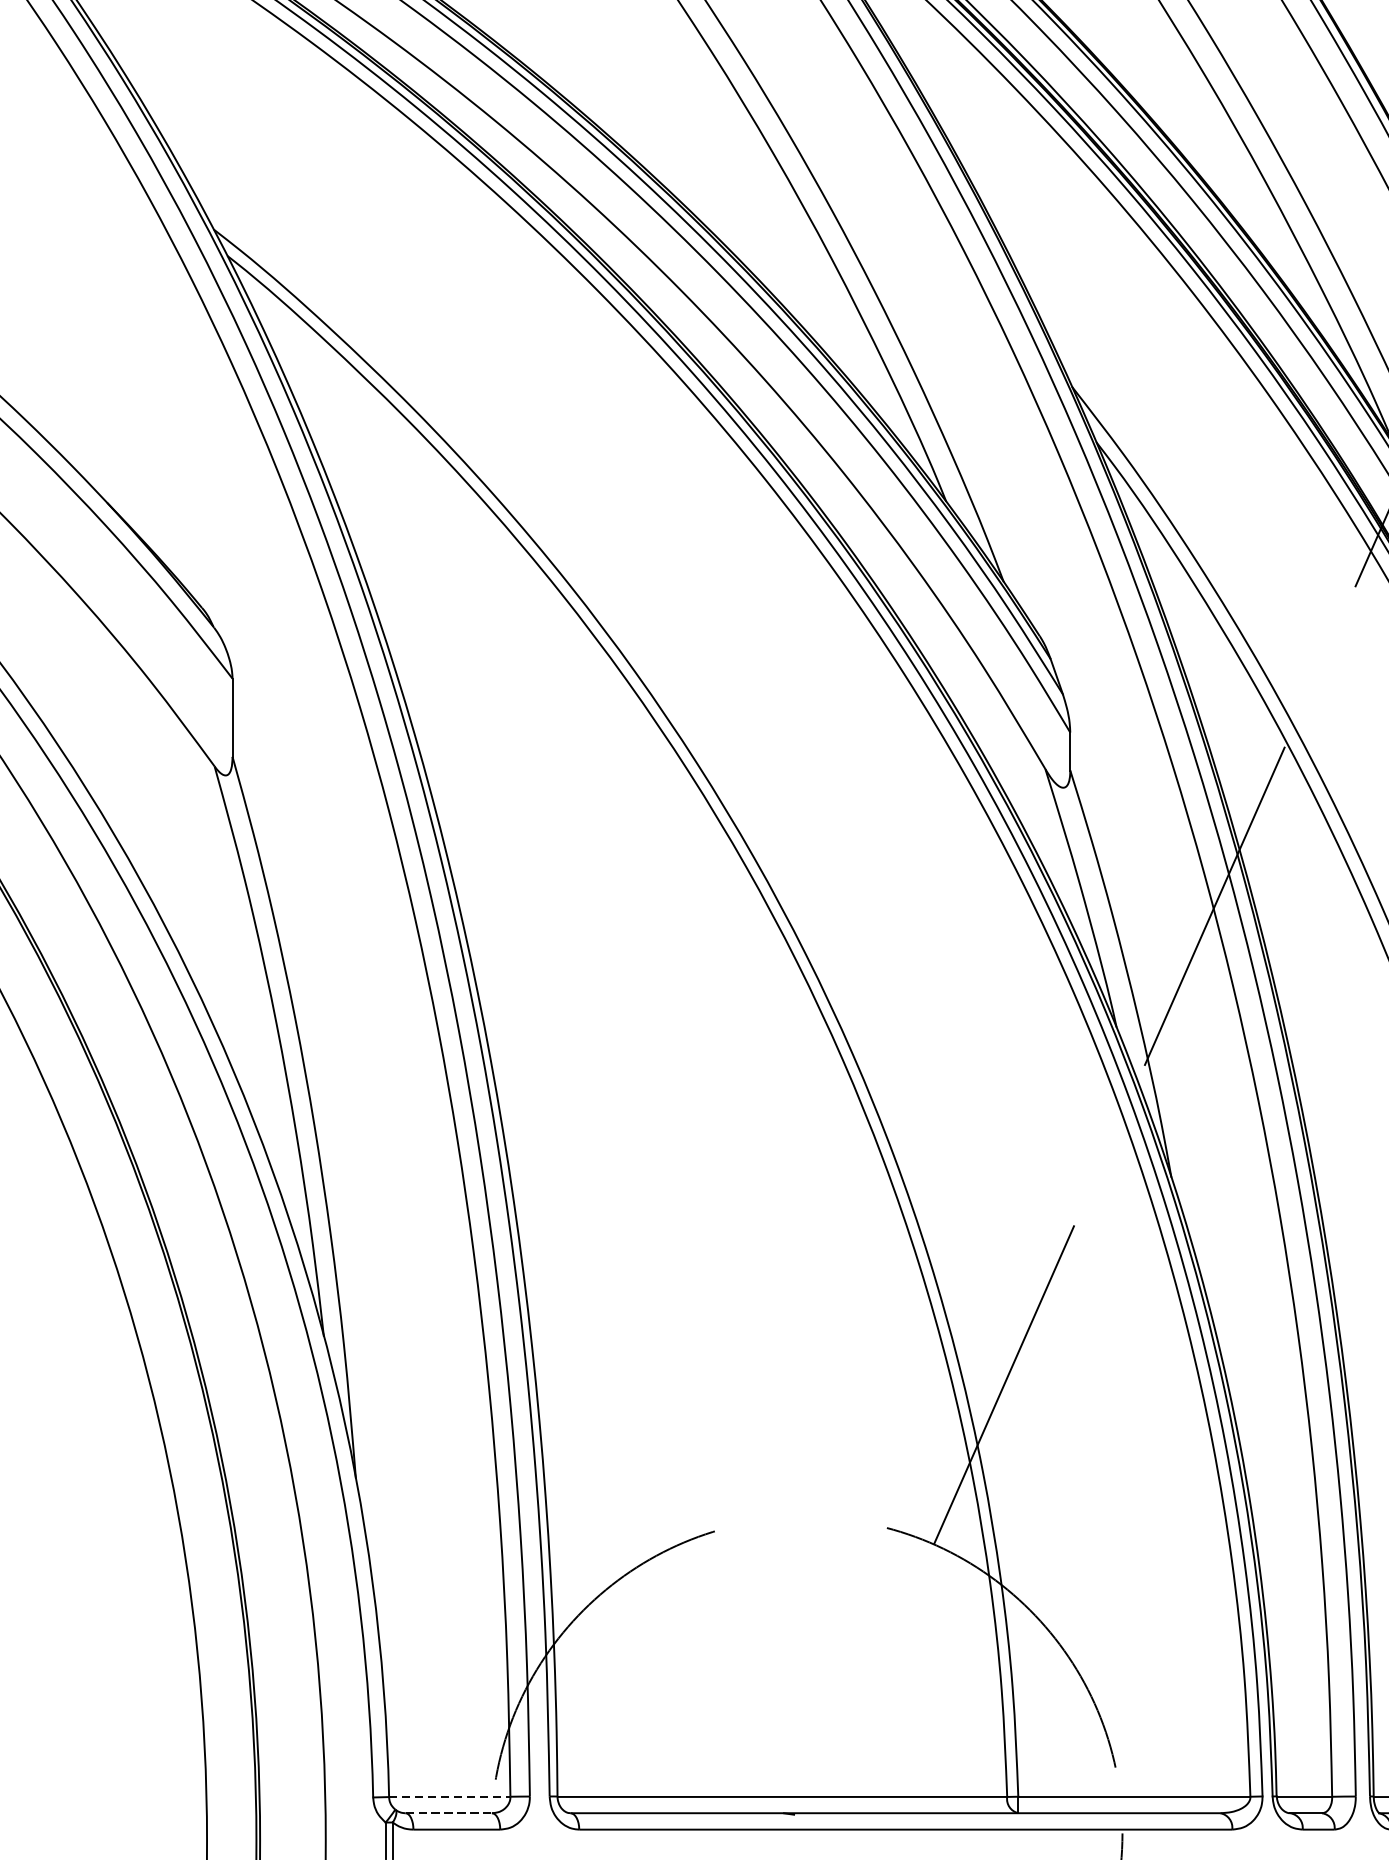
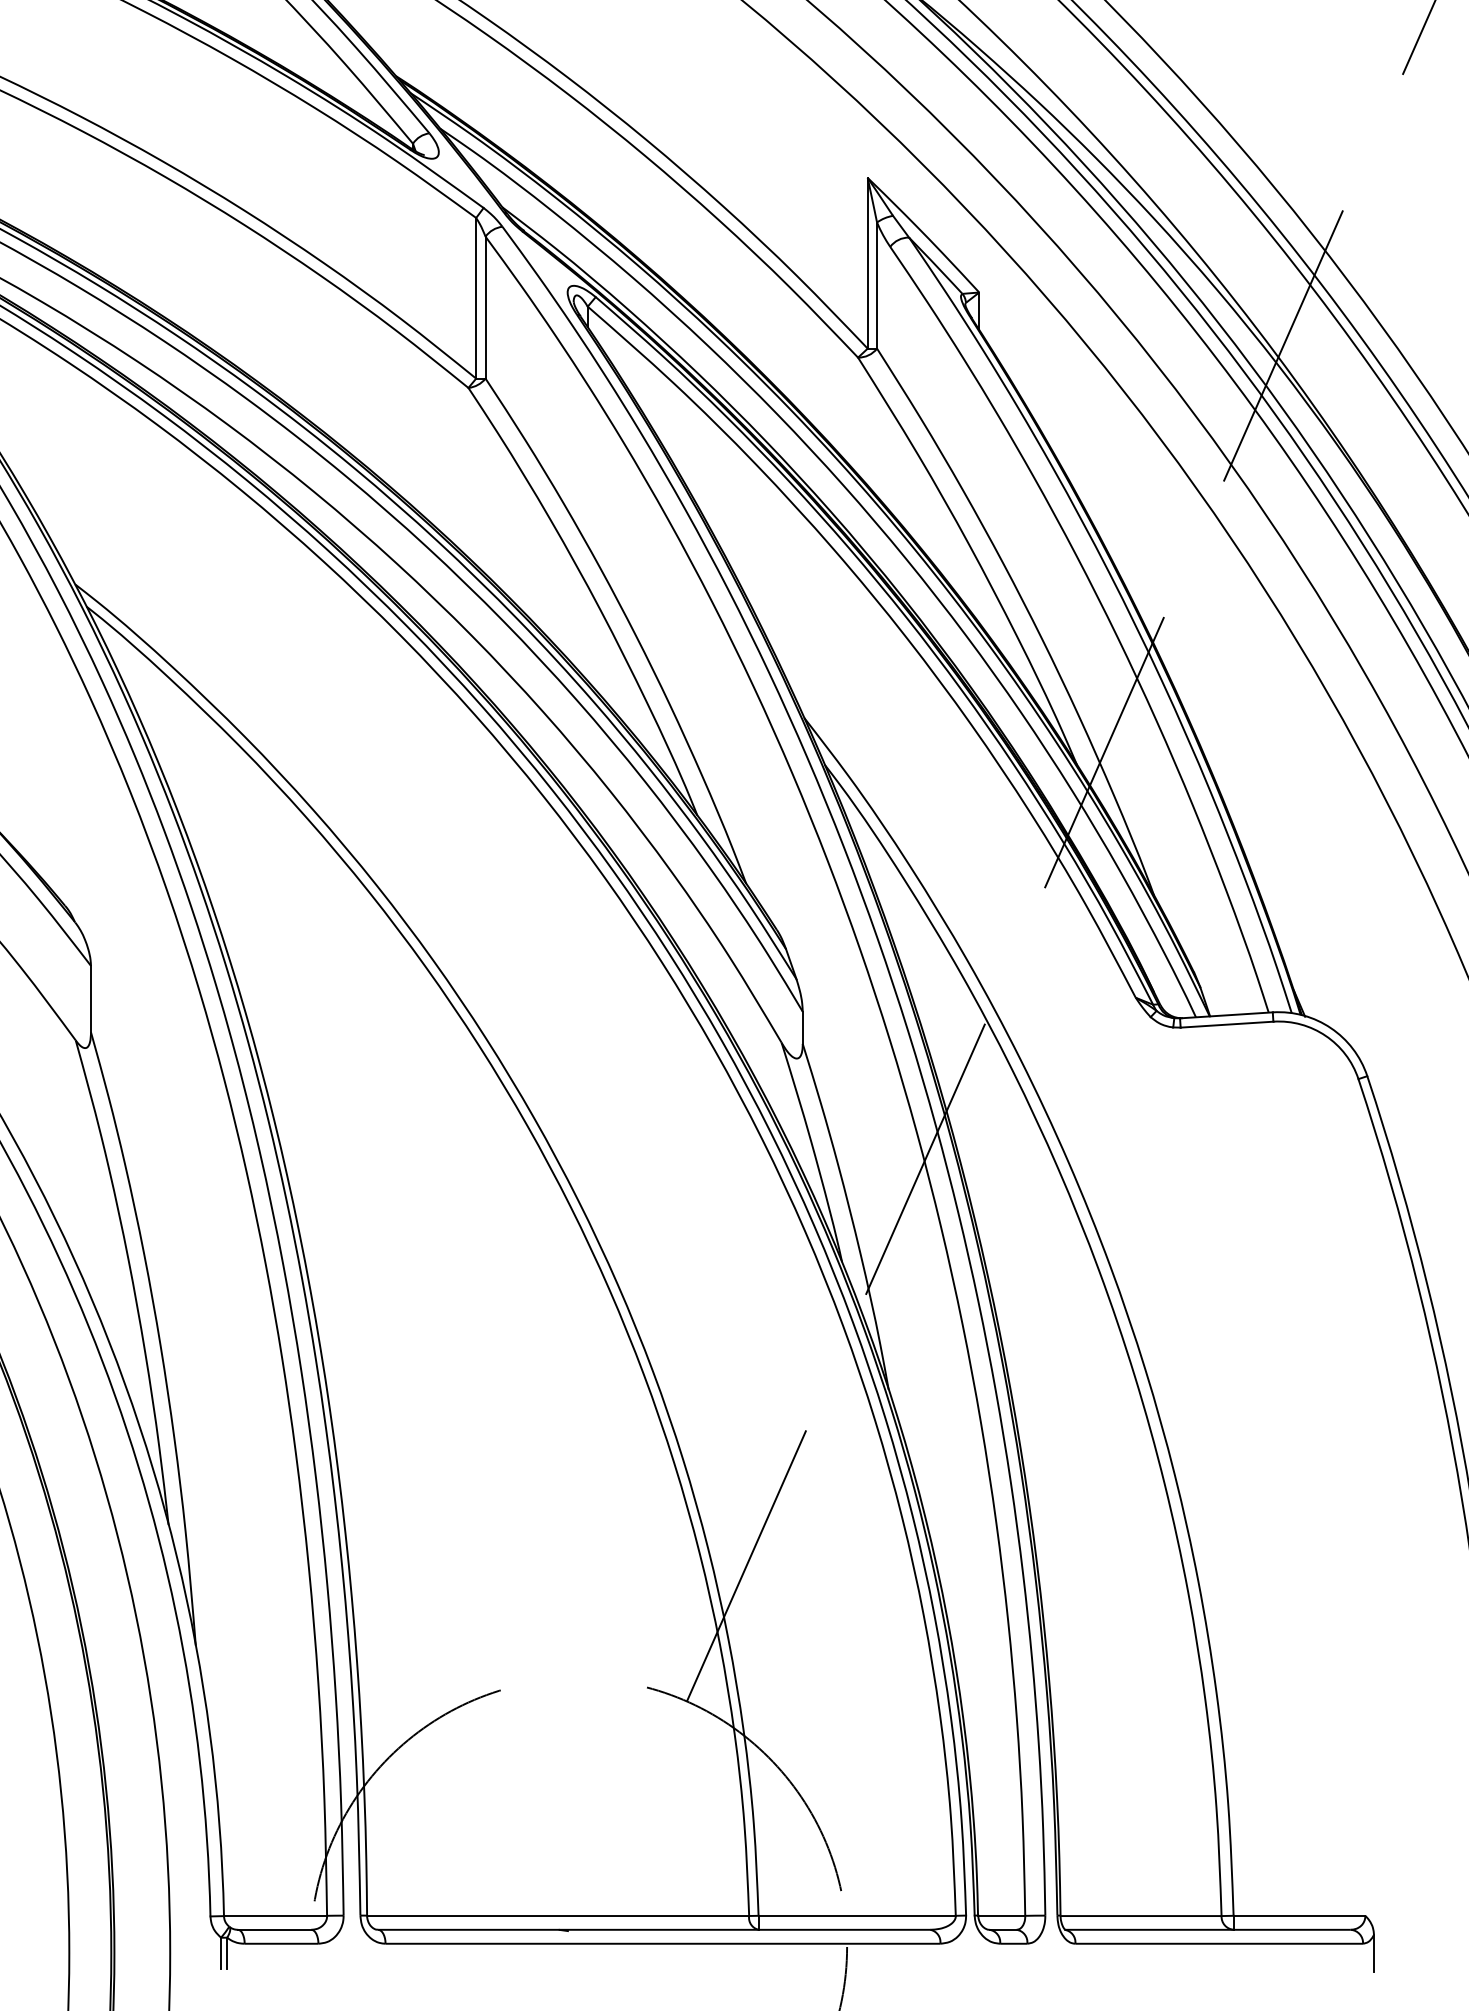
line: (449, 1796) -> (275, 1915), dashed -> solid
line: (448, 1812) -> (274, 1929), dashed -> solid

